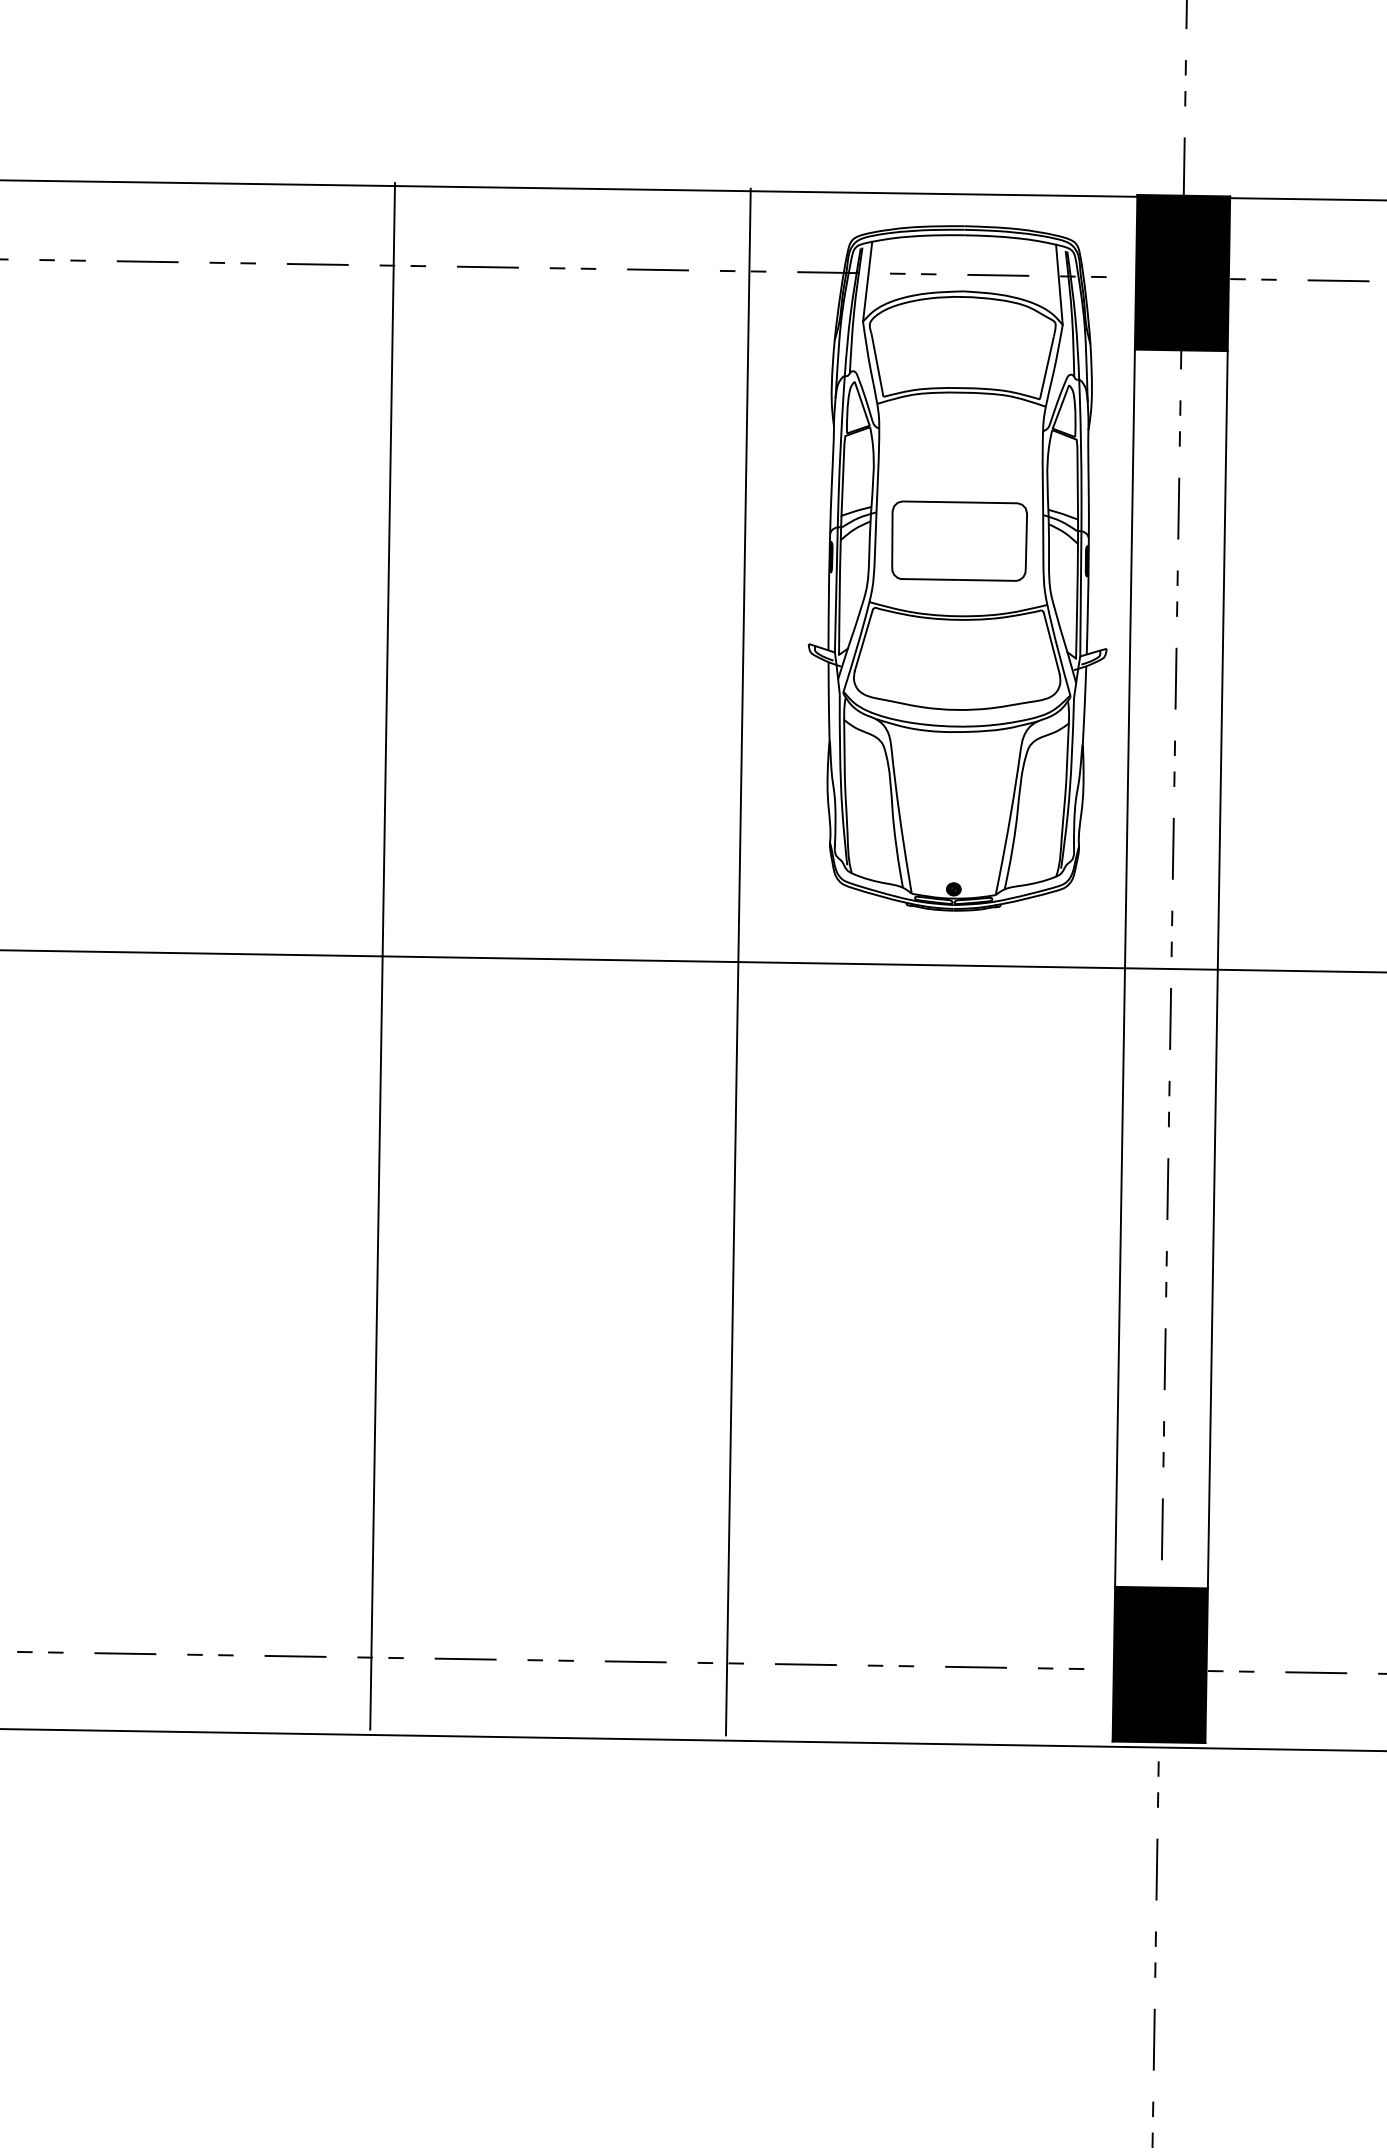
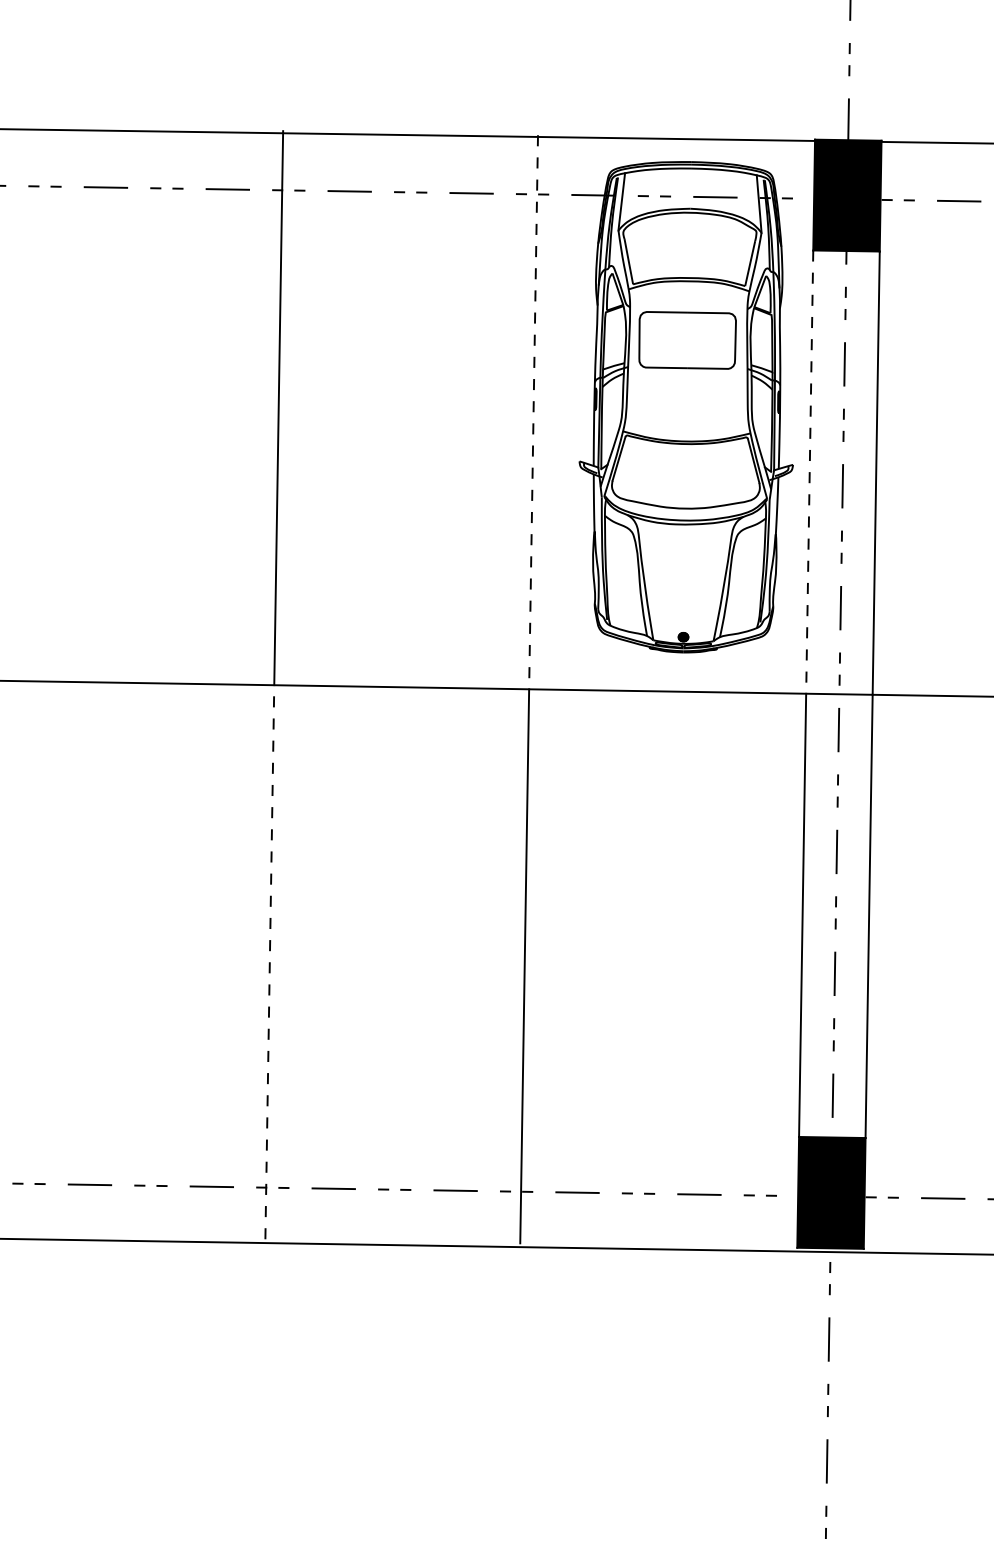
part: (959, 540) -> (687, 339), moved
line: (744, 575) -> (533, 412), solid -> dashed
line: (1129, 659) -> (809, 472), solid -> dashed
line: (376, 1343) -> (269, 962), solid -> dashed

